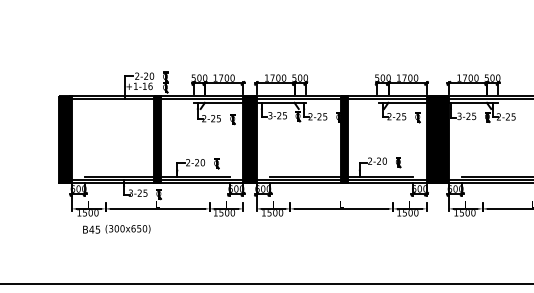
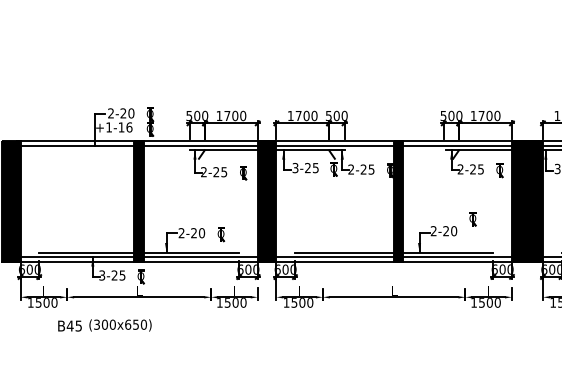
part: (398, 162) -> (473, 219), moved
text: (116, 229) -> (104, 325), moved

